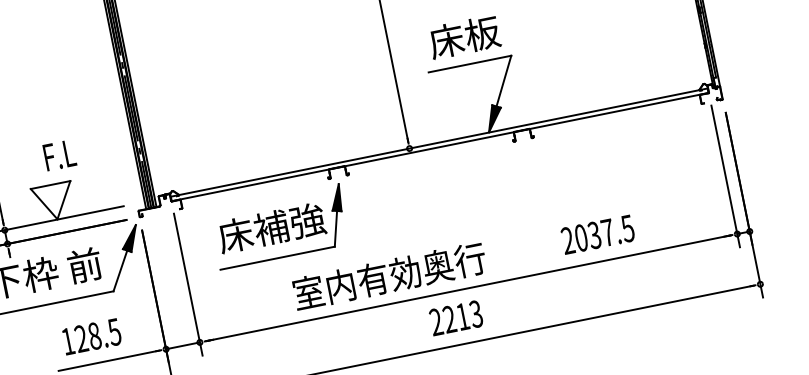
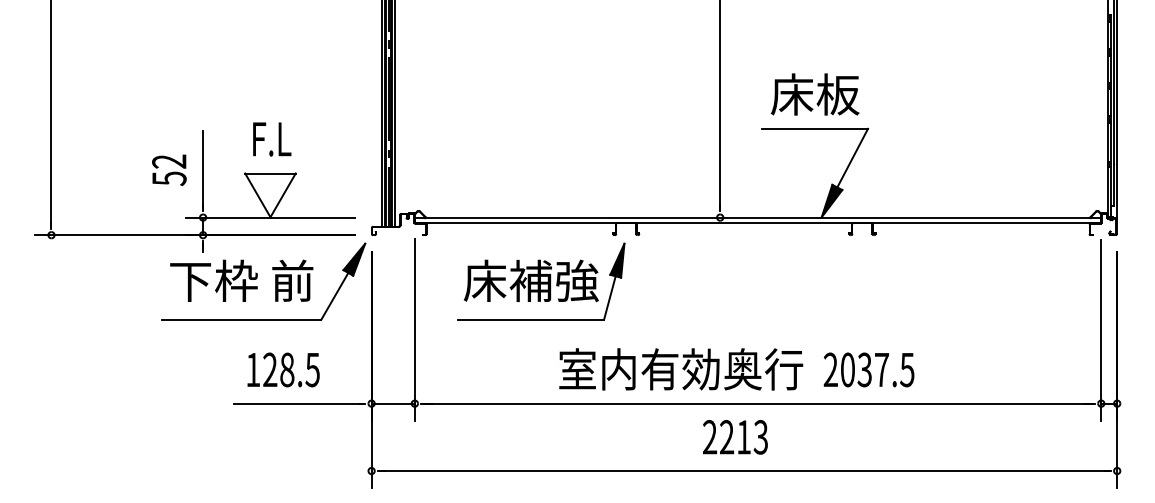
text: (60, 155) -> (272, 139), moved
text: (597, 234) -> (868, 369), moved
text: (389, 276) -> (681, 369), moved

